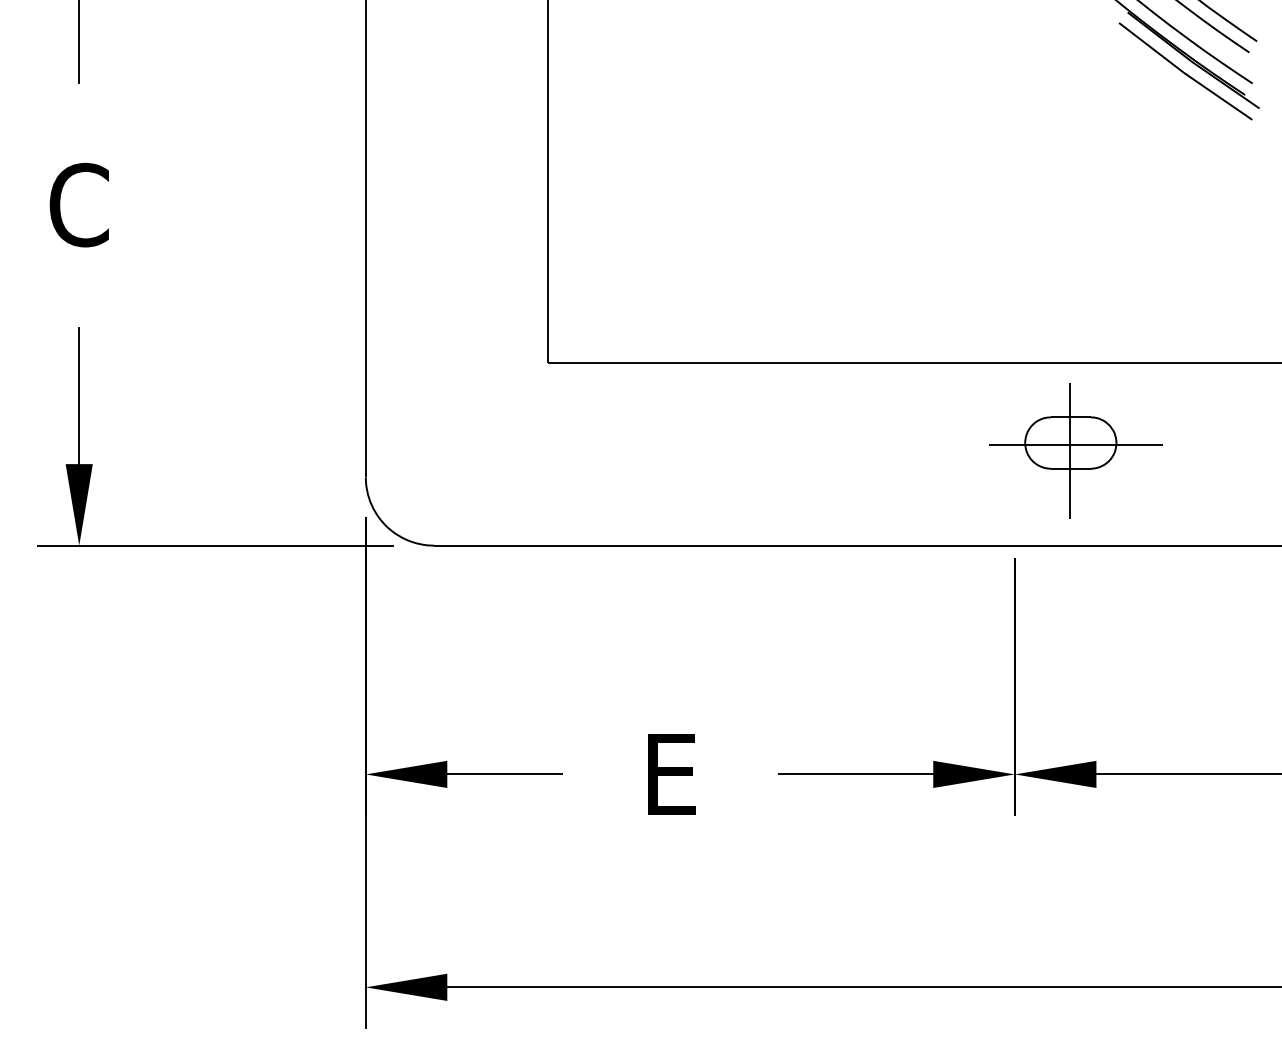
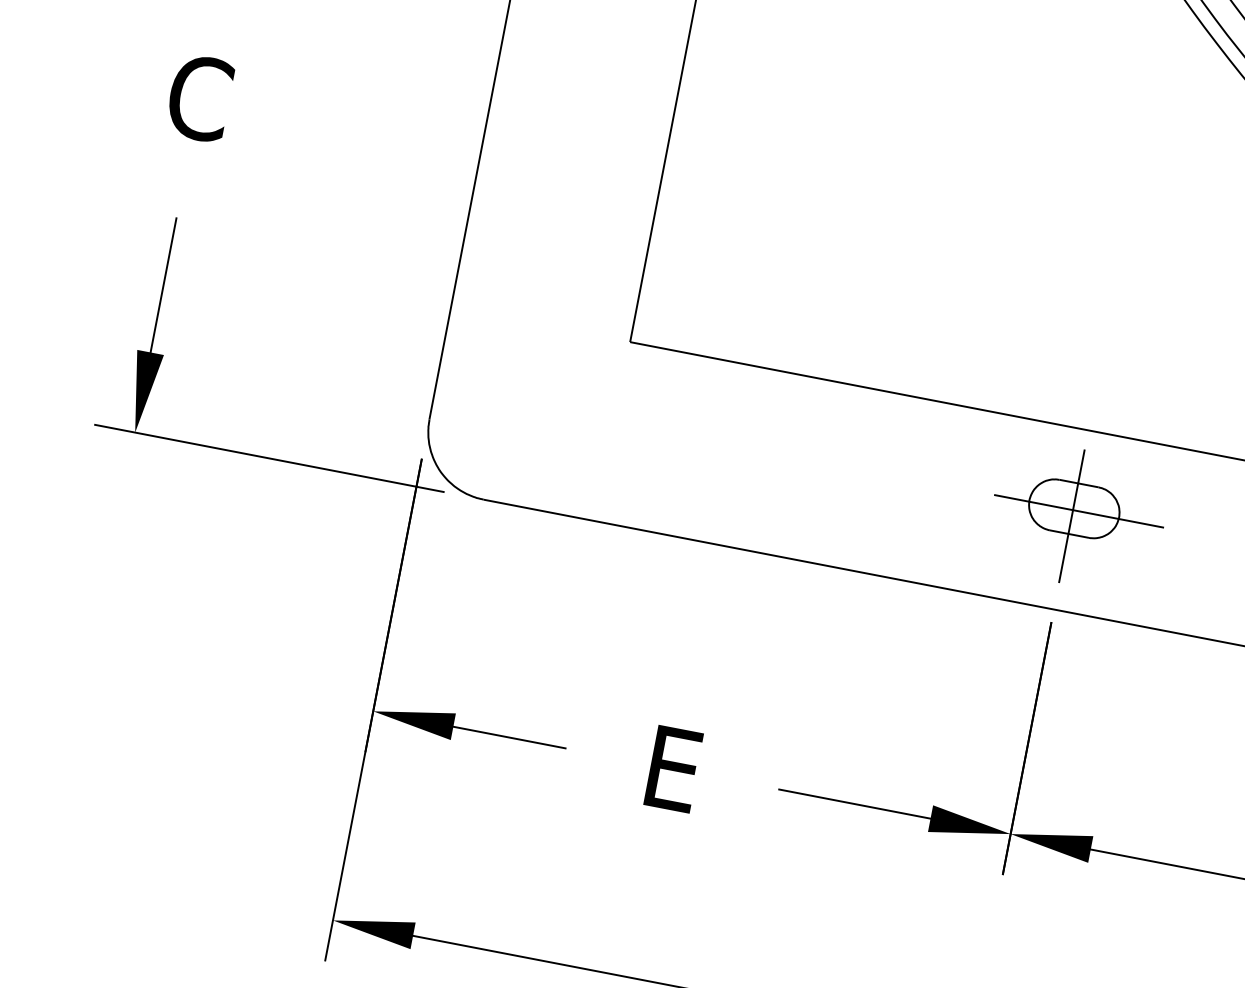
part: (1075, 450) -> (1077, 517), moved

